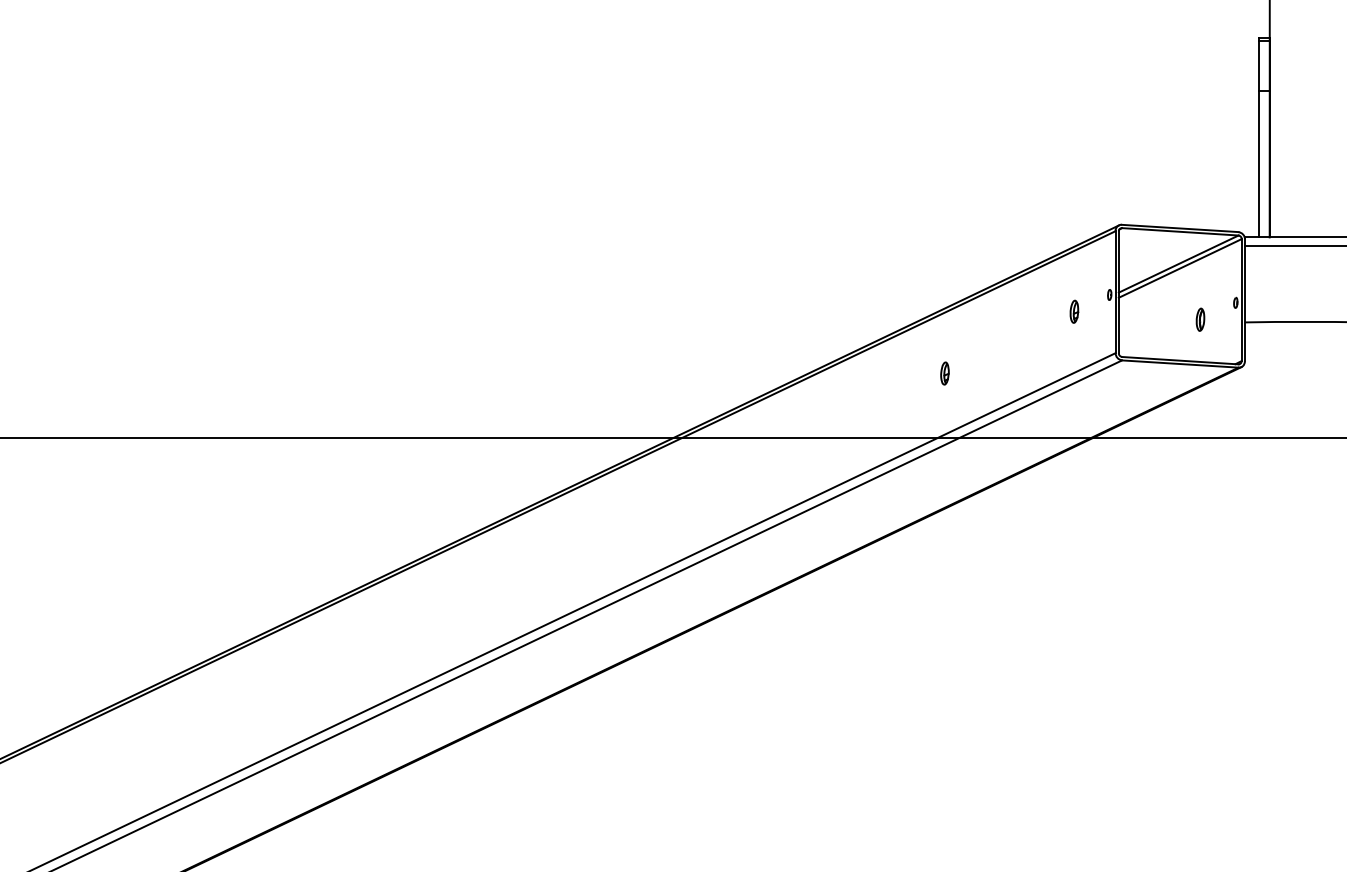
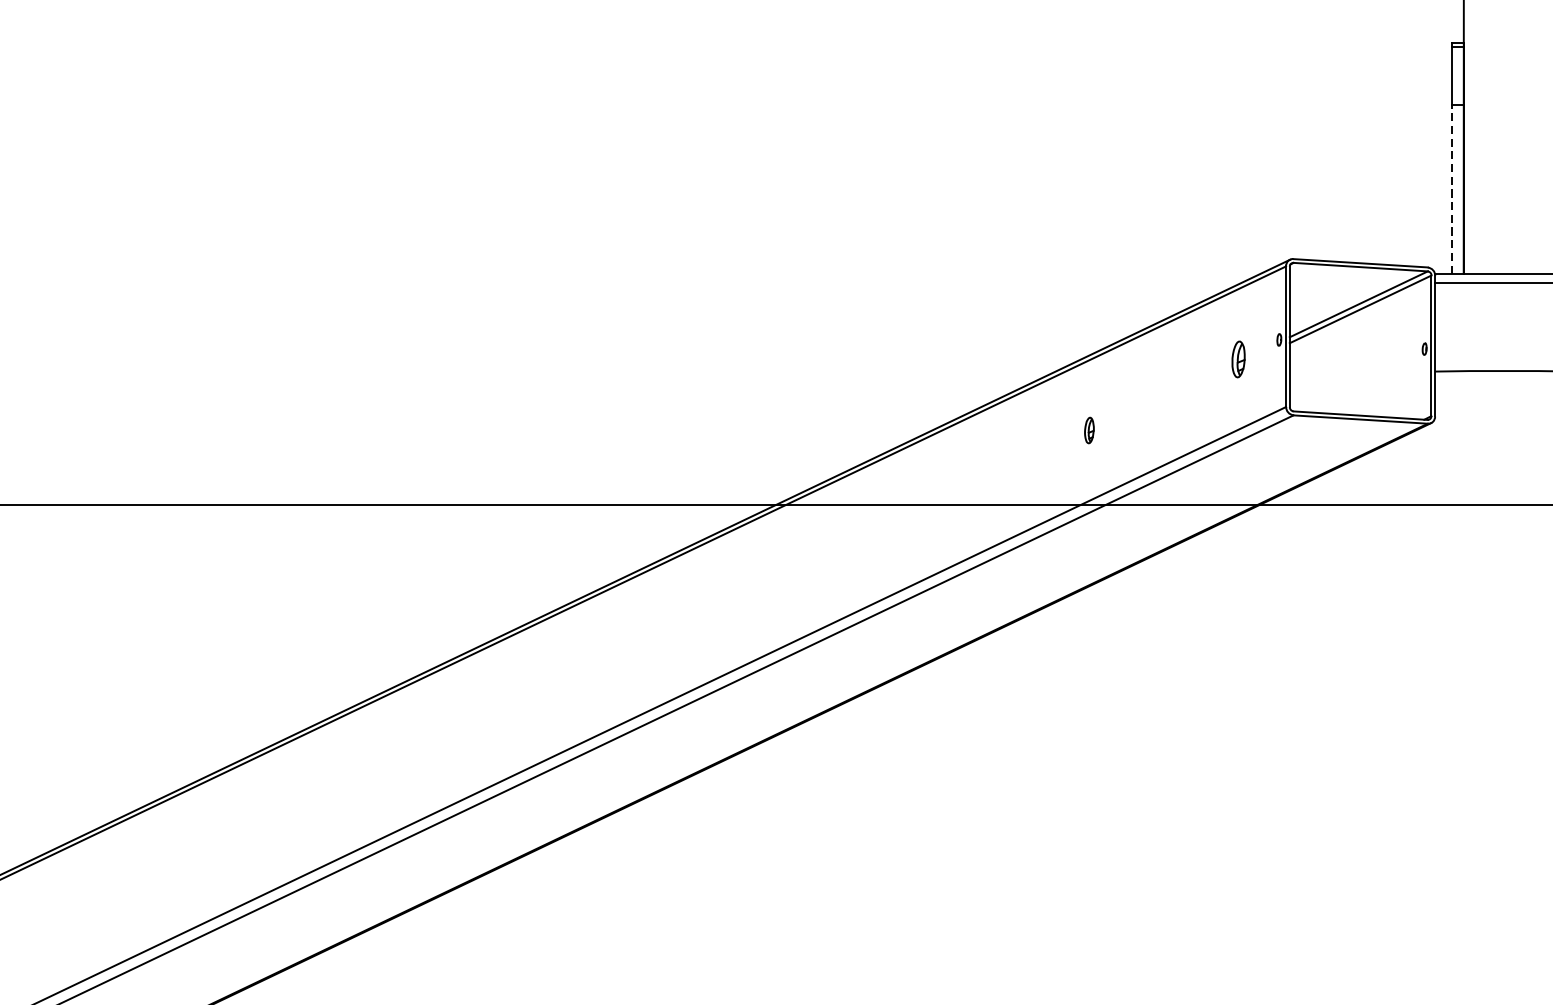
line: (1259, 163) -> (1451, 188), solid -> dashed
part: (1074, 311) -> (1238, 358), size x1.4
part: (1200, 319) -> (1383, 368), removed

